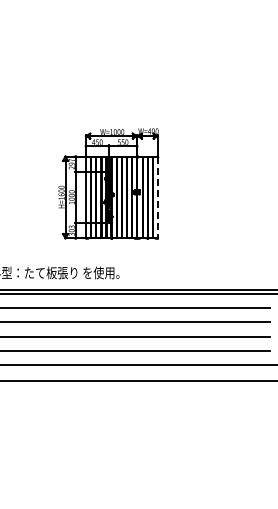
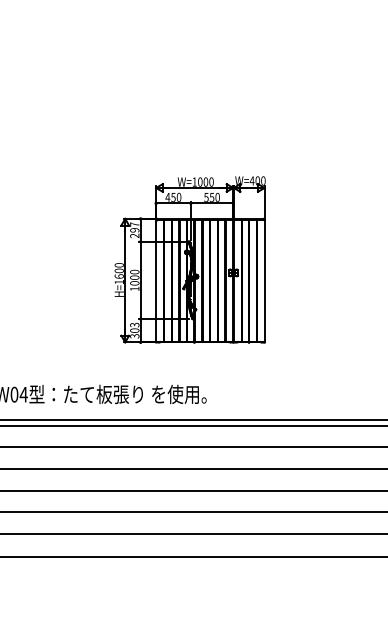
line: (157, 197) -> (263, 280), dashed -> solid

